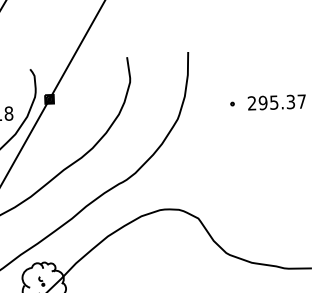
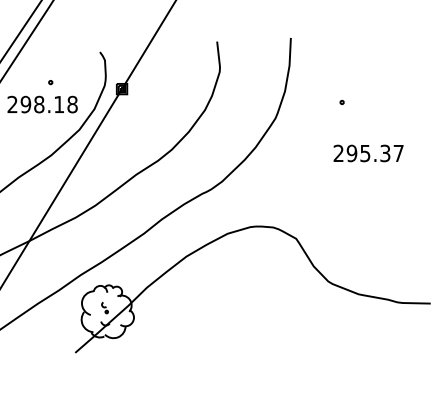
text: (276, 102) -> (368, 153), moved

